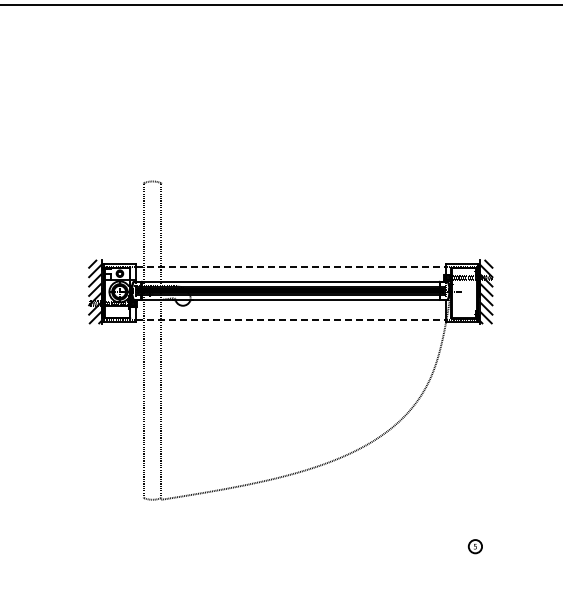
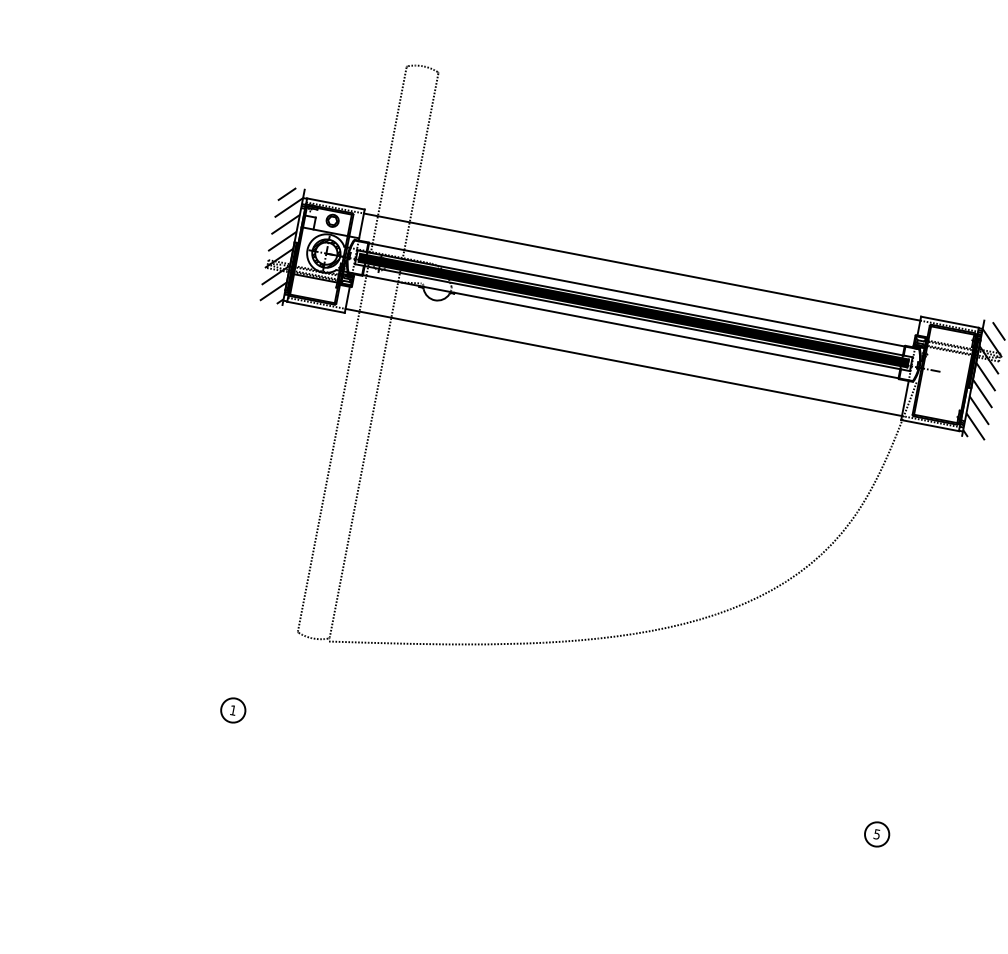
line: (290, 266) -> (641, 266), dashed -> solid
line: (290, 319) -> (623, 362), dashed -> solid
part: (116, 546) -> (232, 709), added

